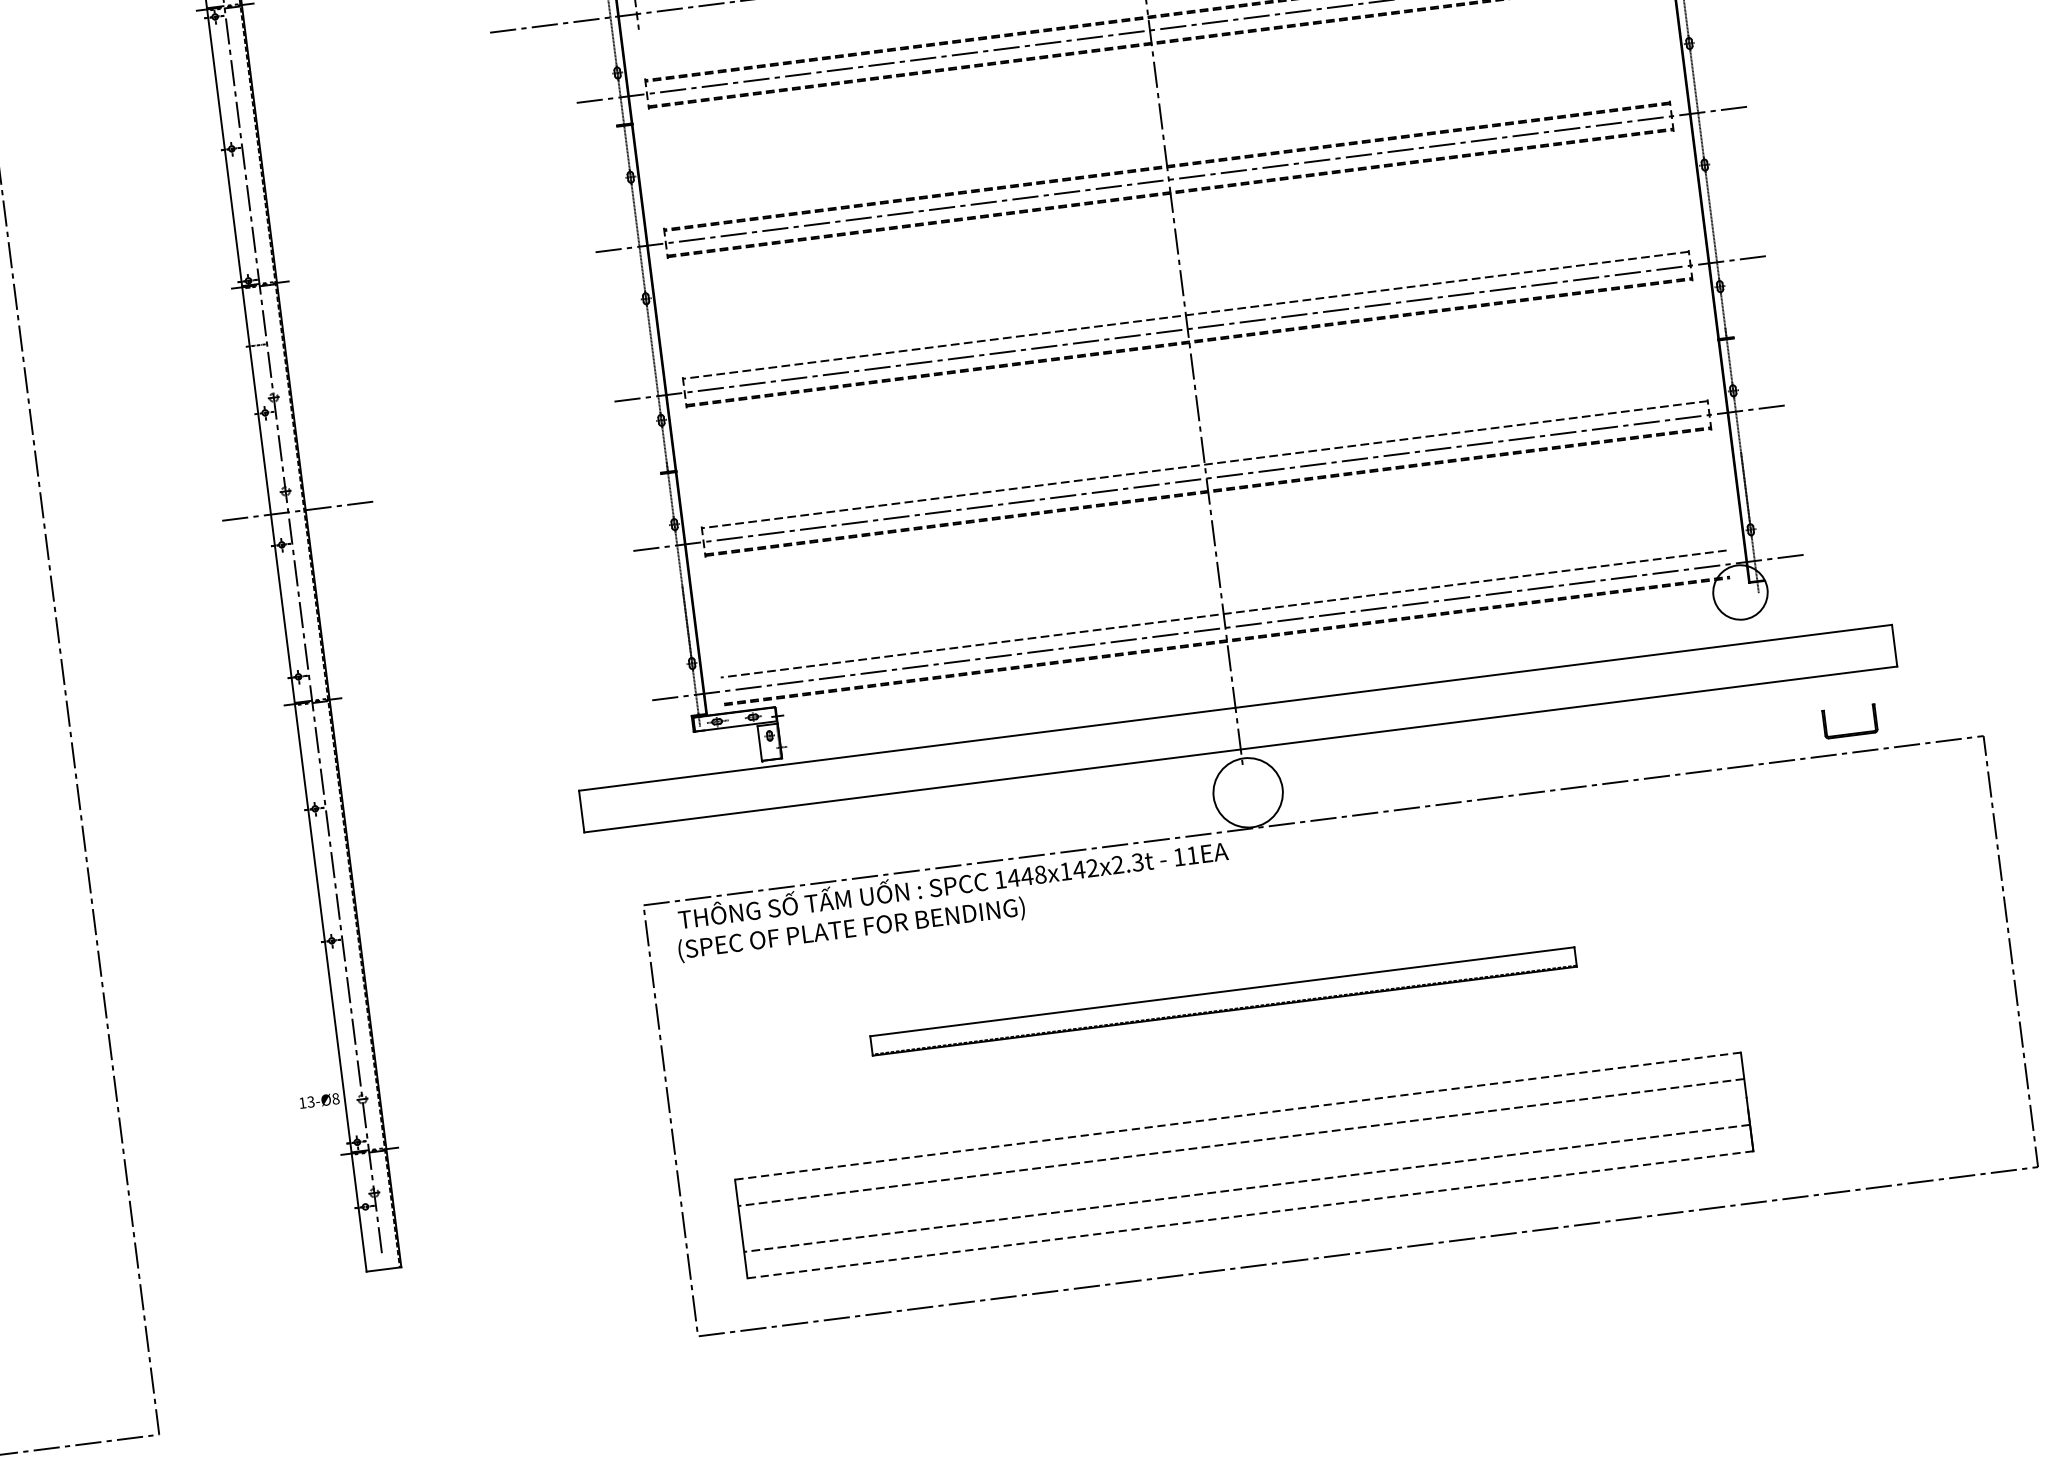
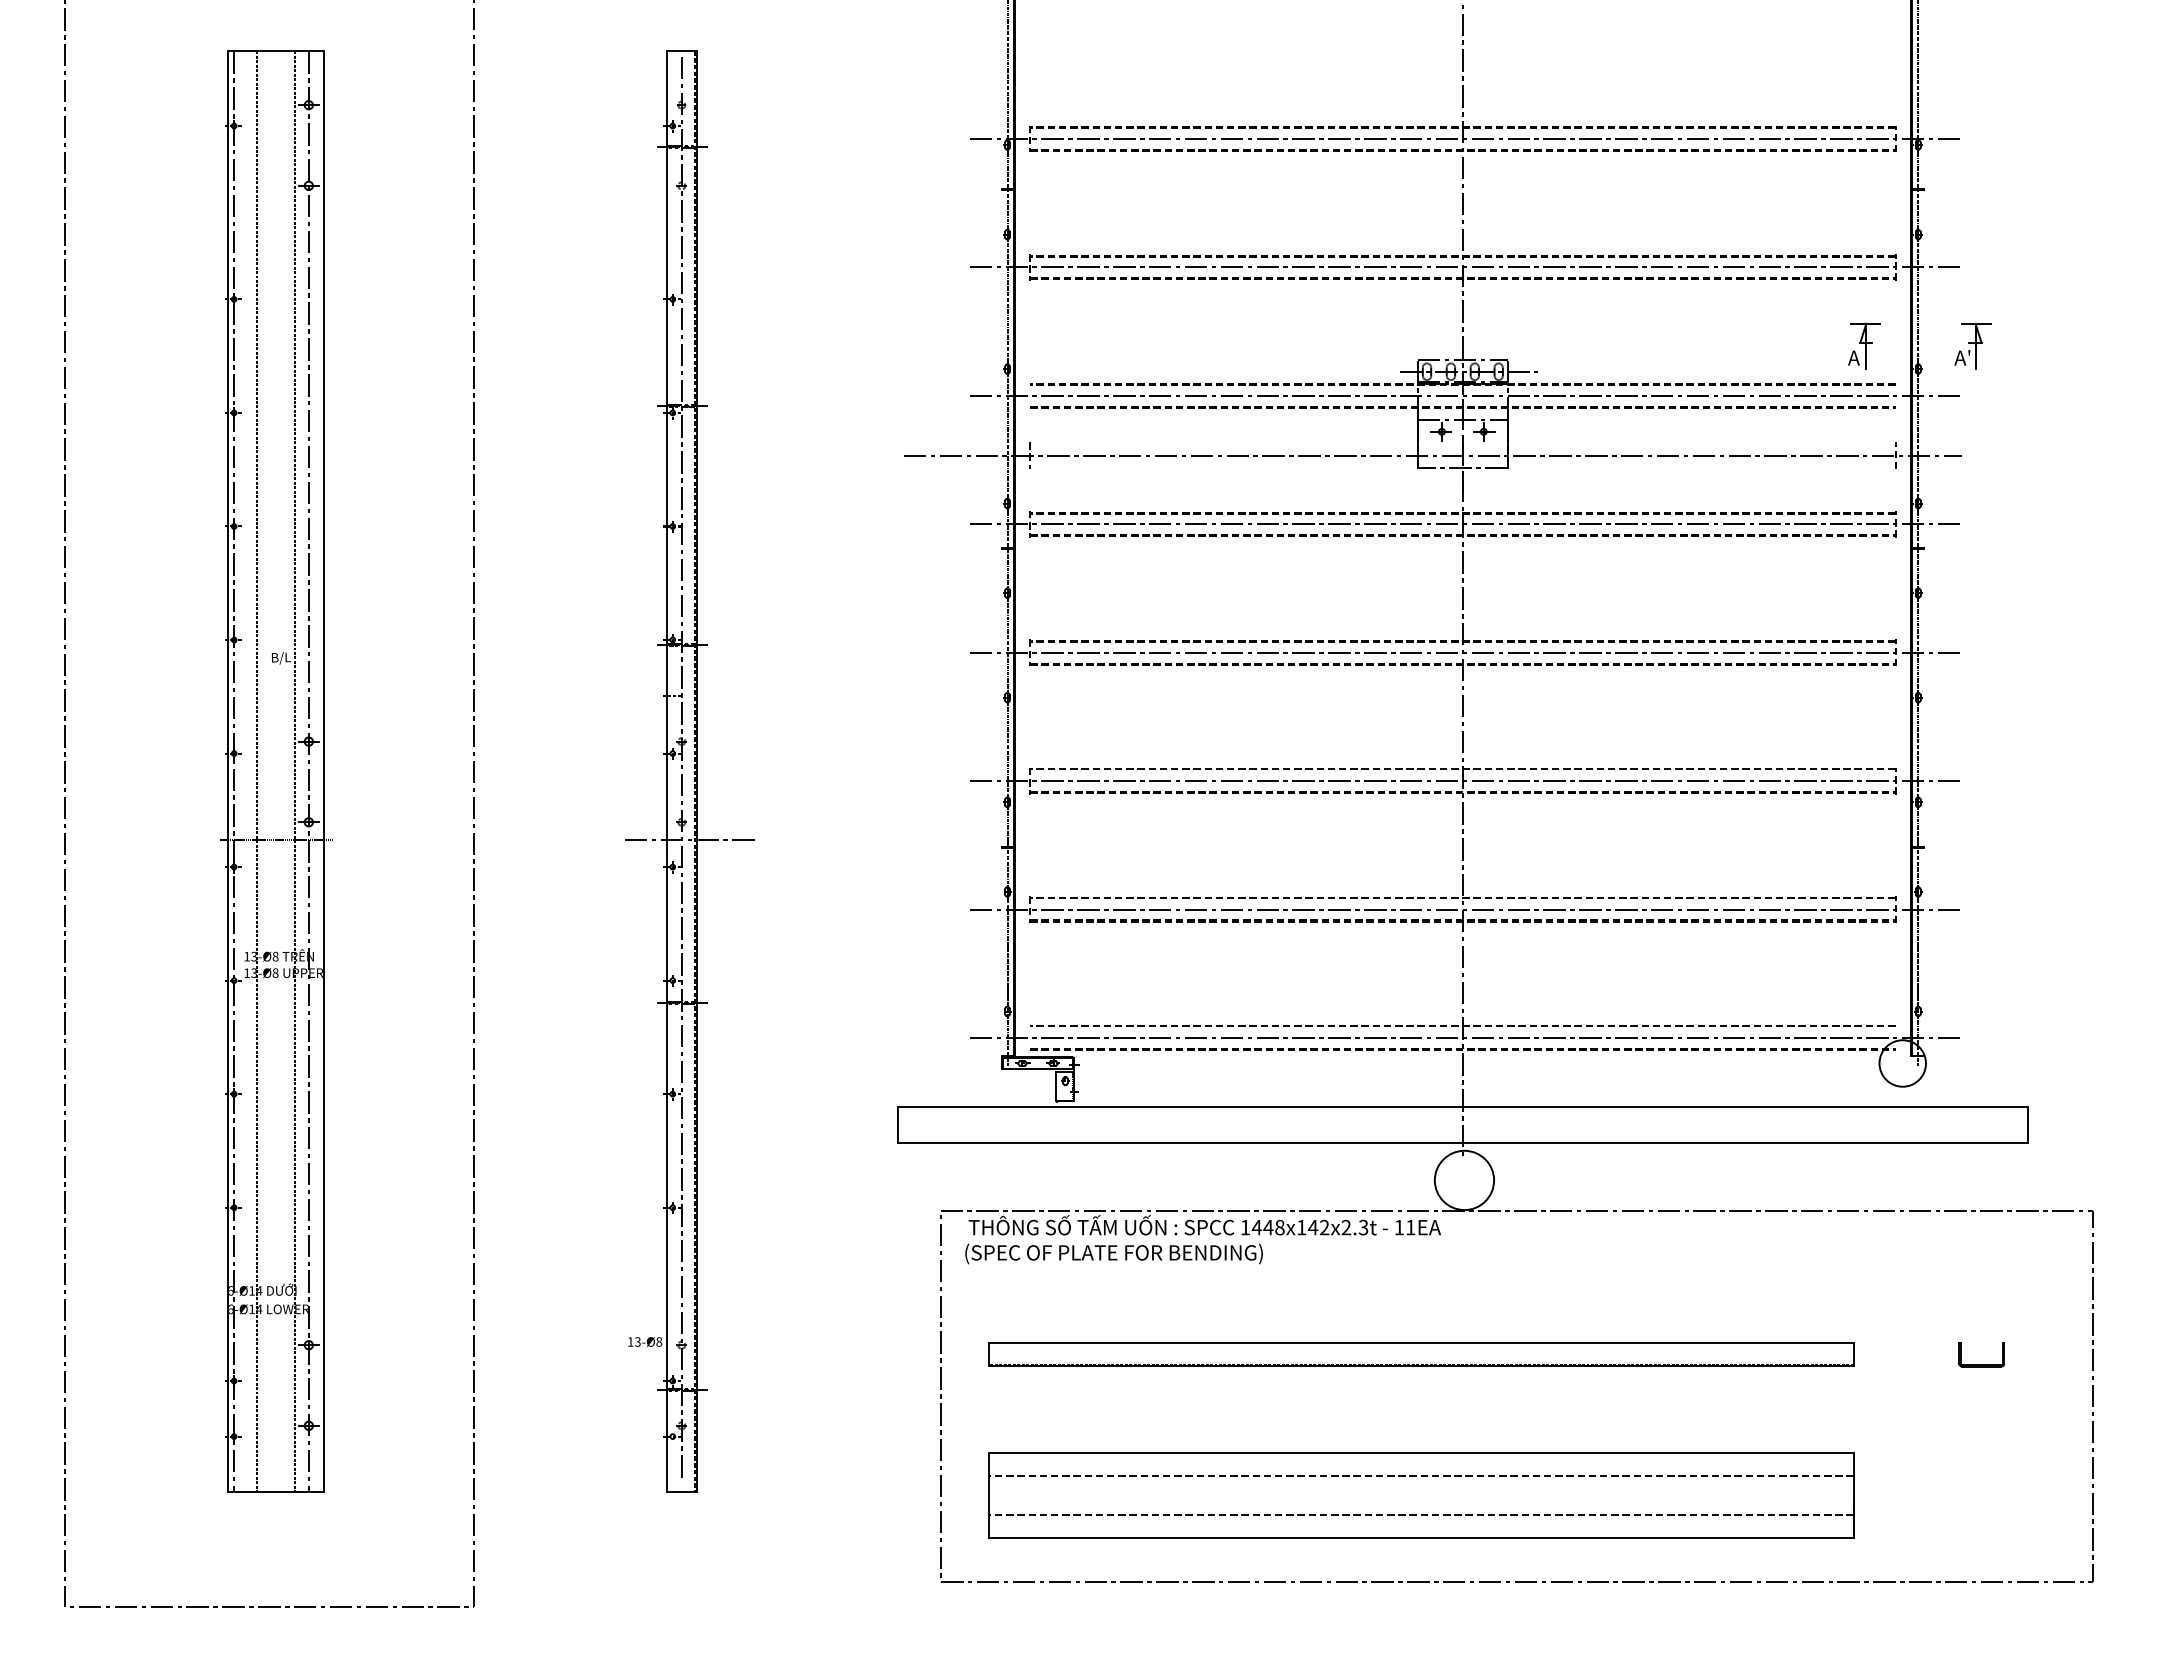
part: (1851, 733) -> (1981, 1364), moved
part: (1223, 1001) -> (1421, 1354), size x1.43
line: (1238, 1116) -> (1421, 1453), dashed -> solid
line: (1250, 1214) -> (1421, 1537), dashed -> solid

